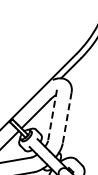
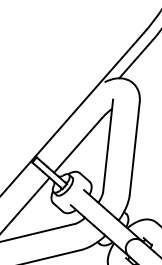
line: (52, 115) -> (108, 145), dashed -> solid
line: (67, 117) -> (135, 147), dashed -> solid

